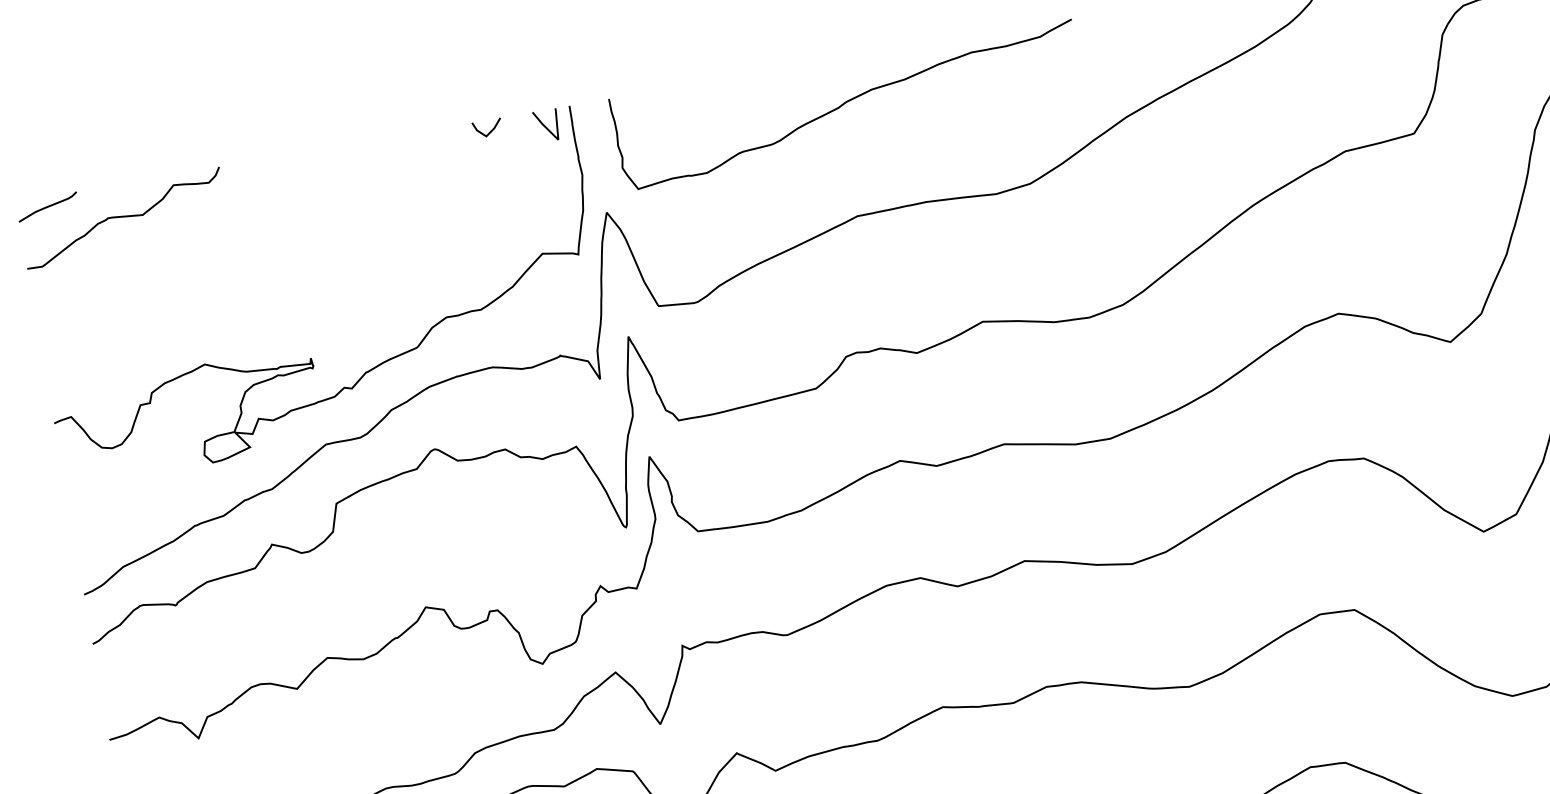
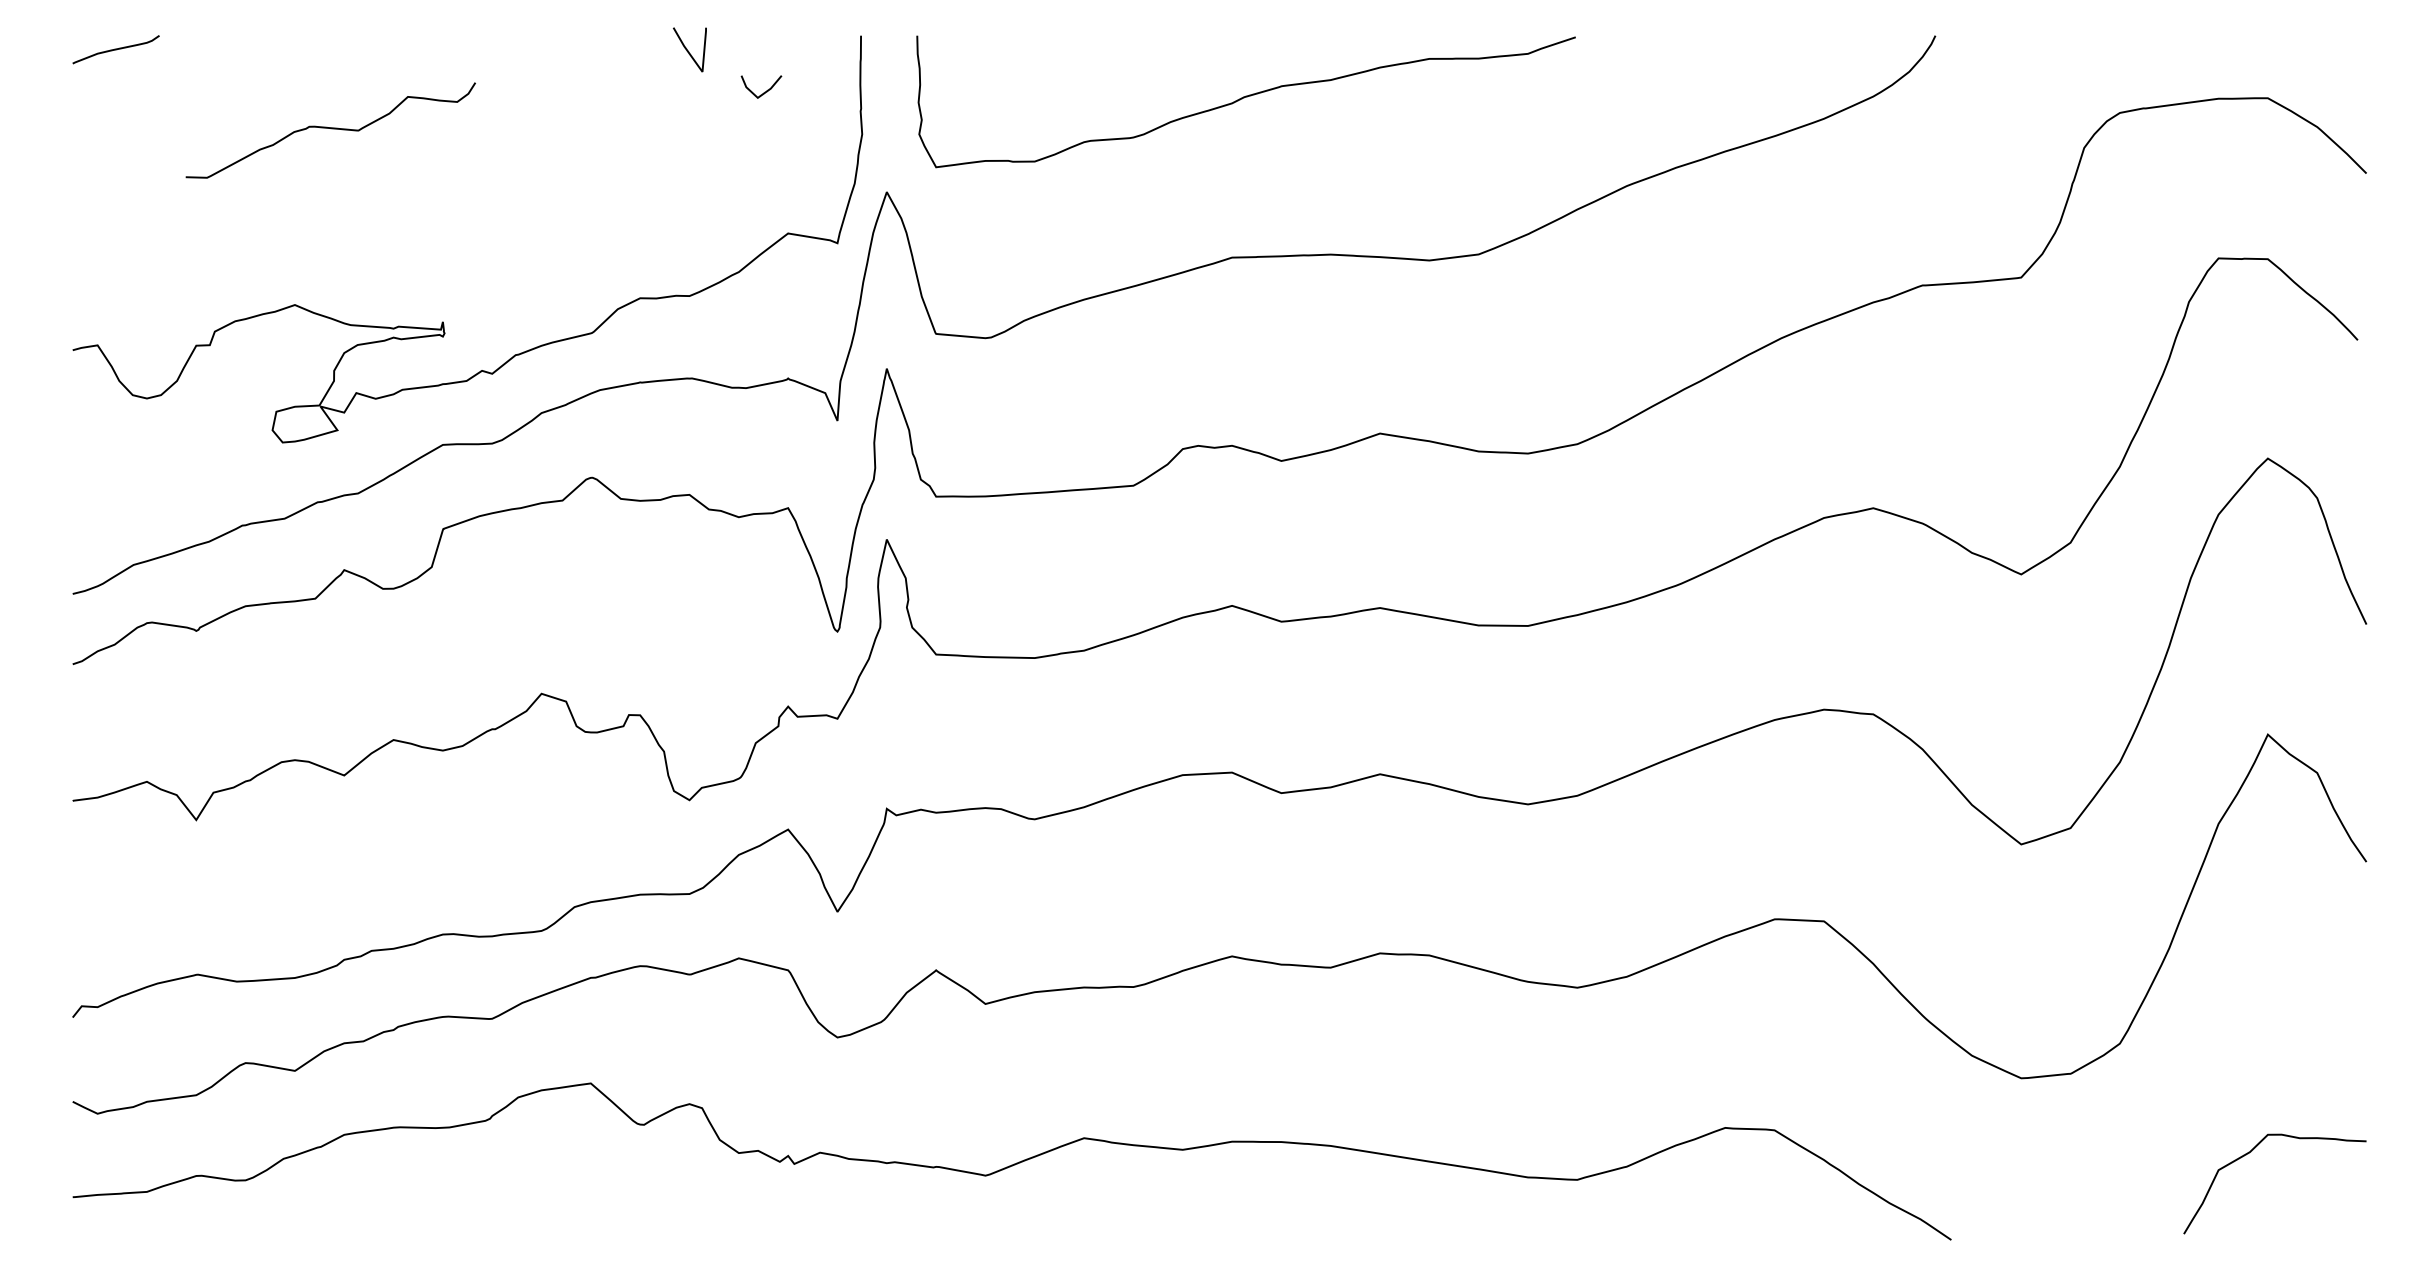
line: (545, 126) -> (688, 50), moved
line: (489, 131) -> (763, 92), moved
curve: (123, 217) -> (331, 129), moved

